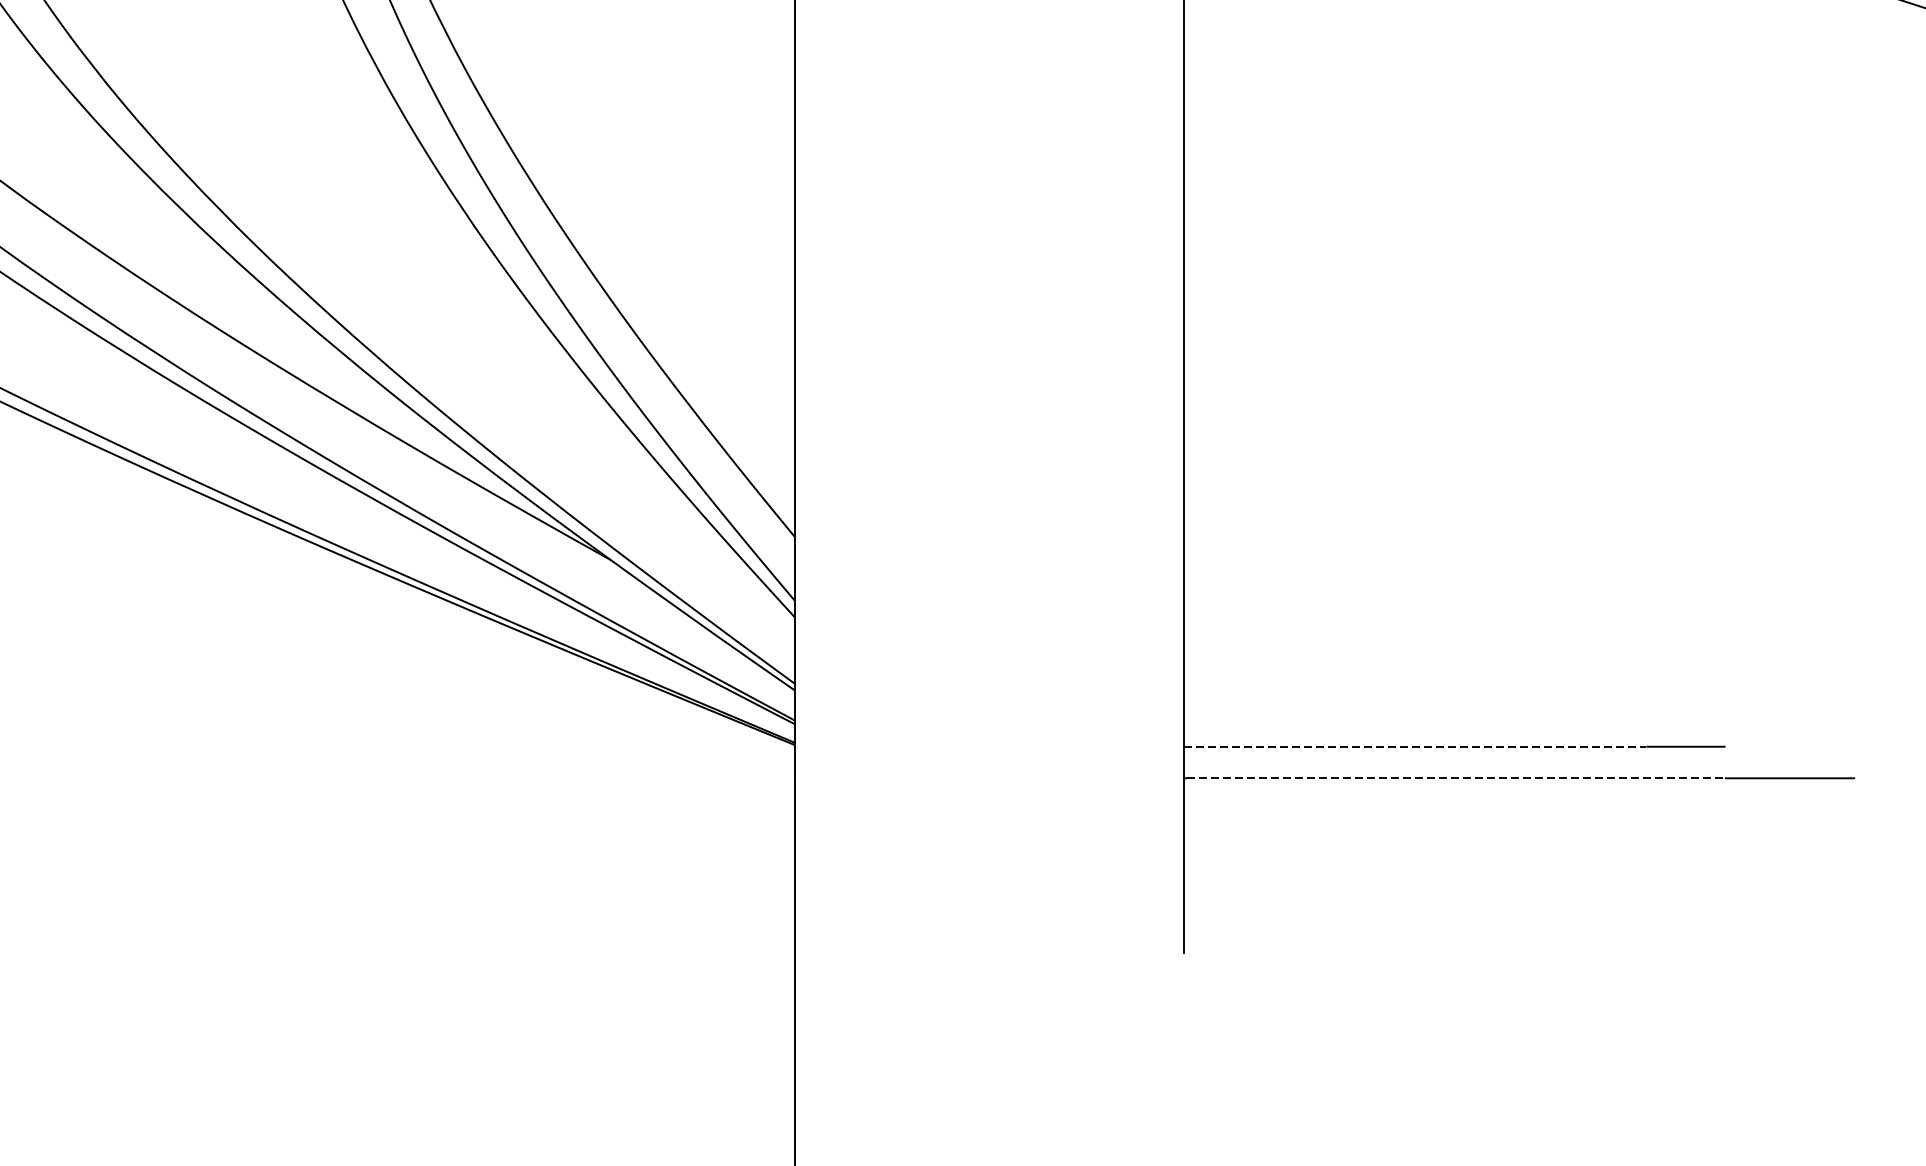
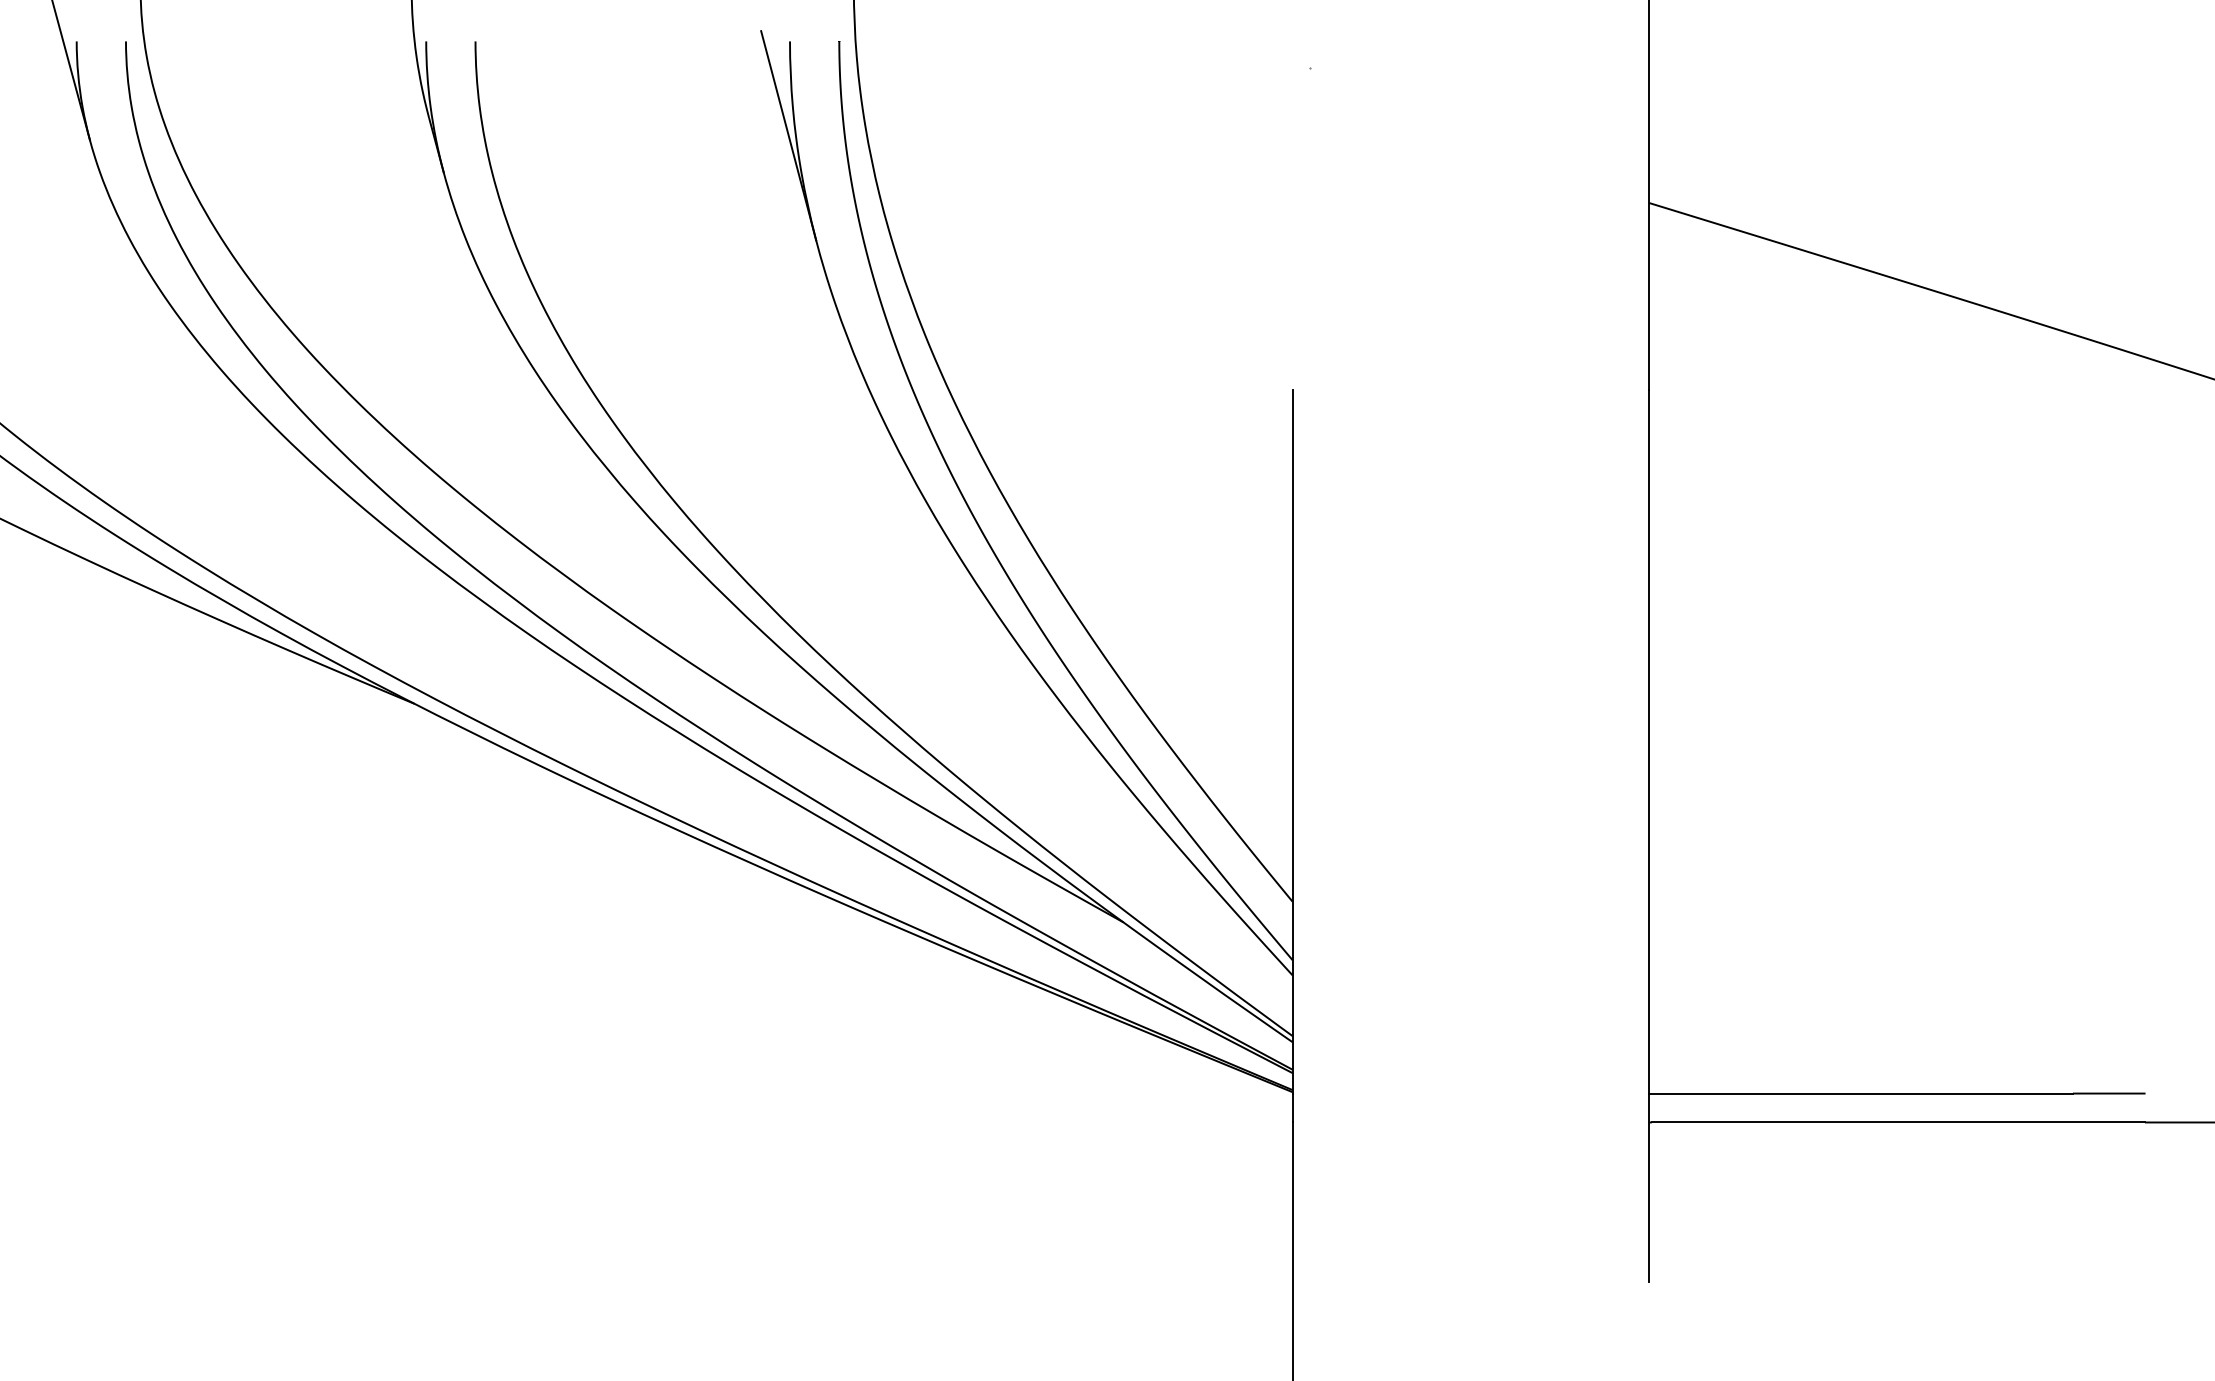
line: (1415, 746) -> (1861, 1093), dashed -> solid
line: (1456, 778) -> (1898, 1122), dashed -> solid

